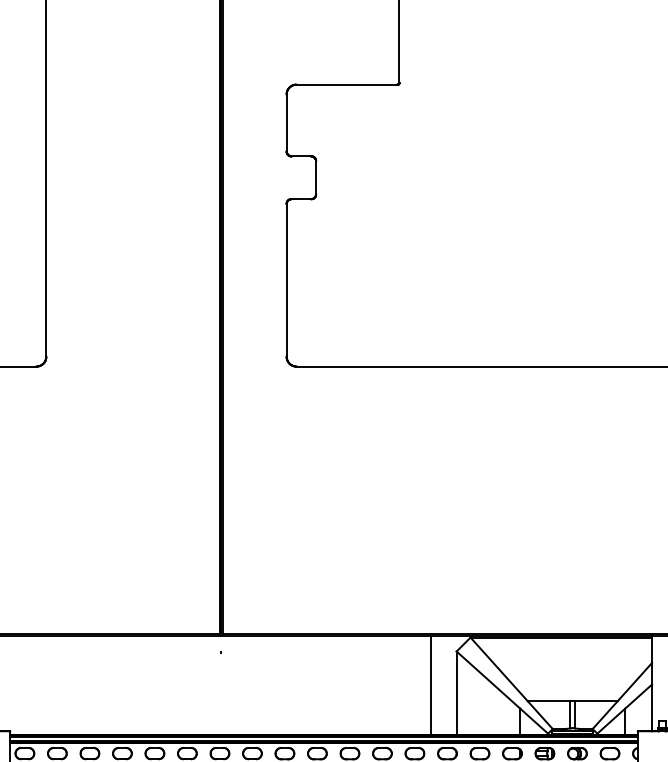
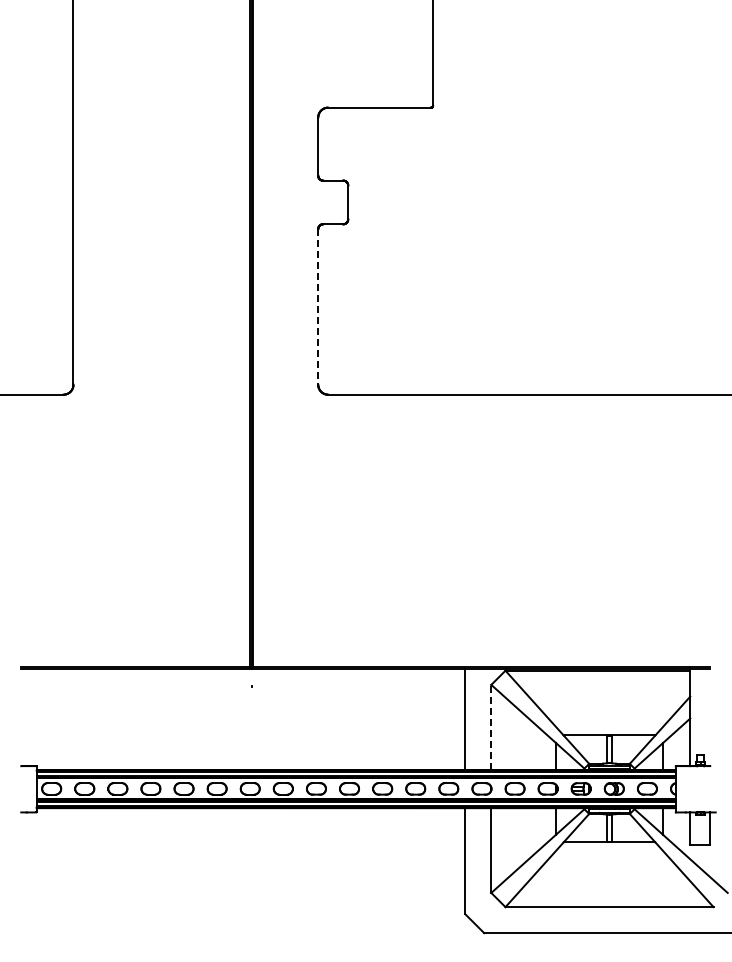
line: (286, 279) -> (318, 306), solid -> dashed
line: (456, 692) -> (491, 726), solid -> dashed

